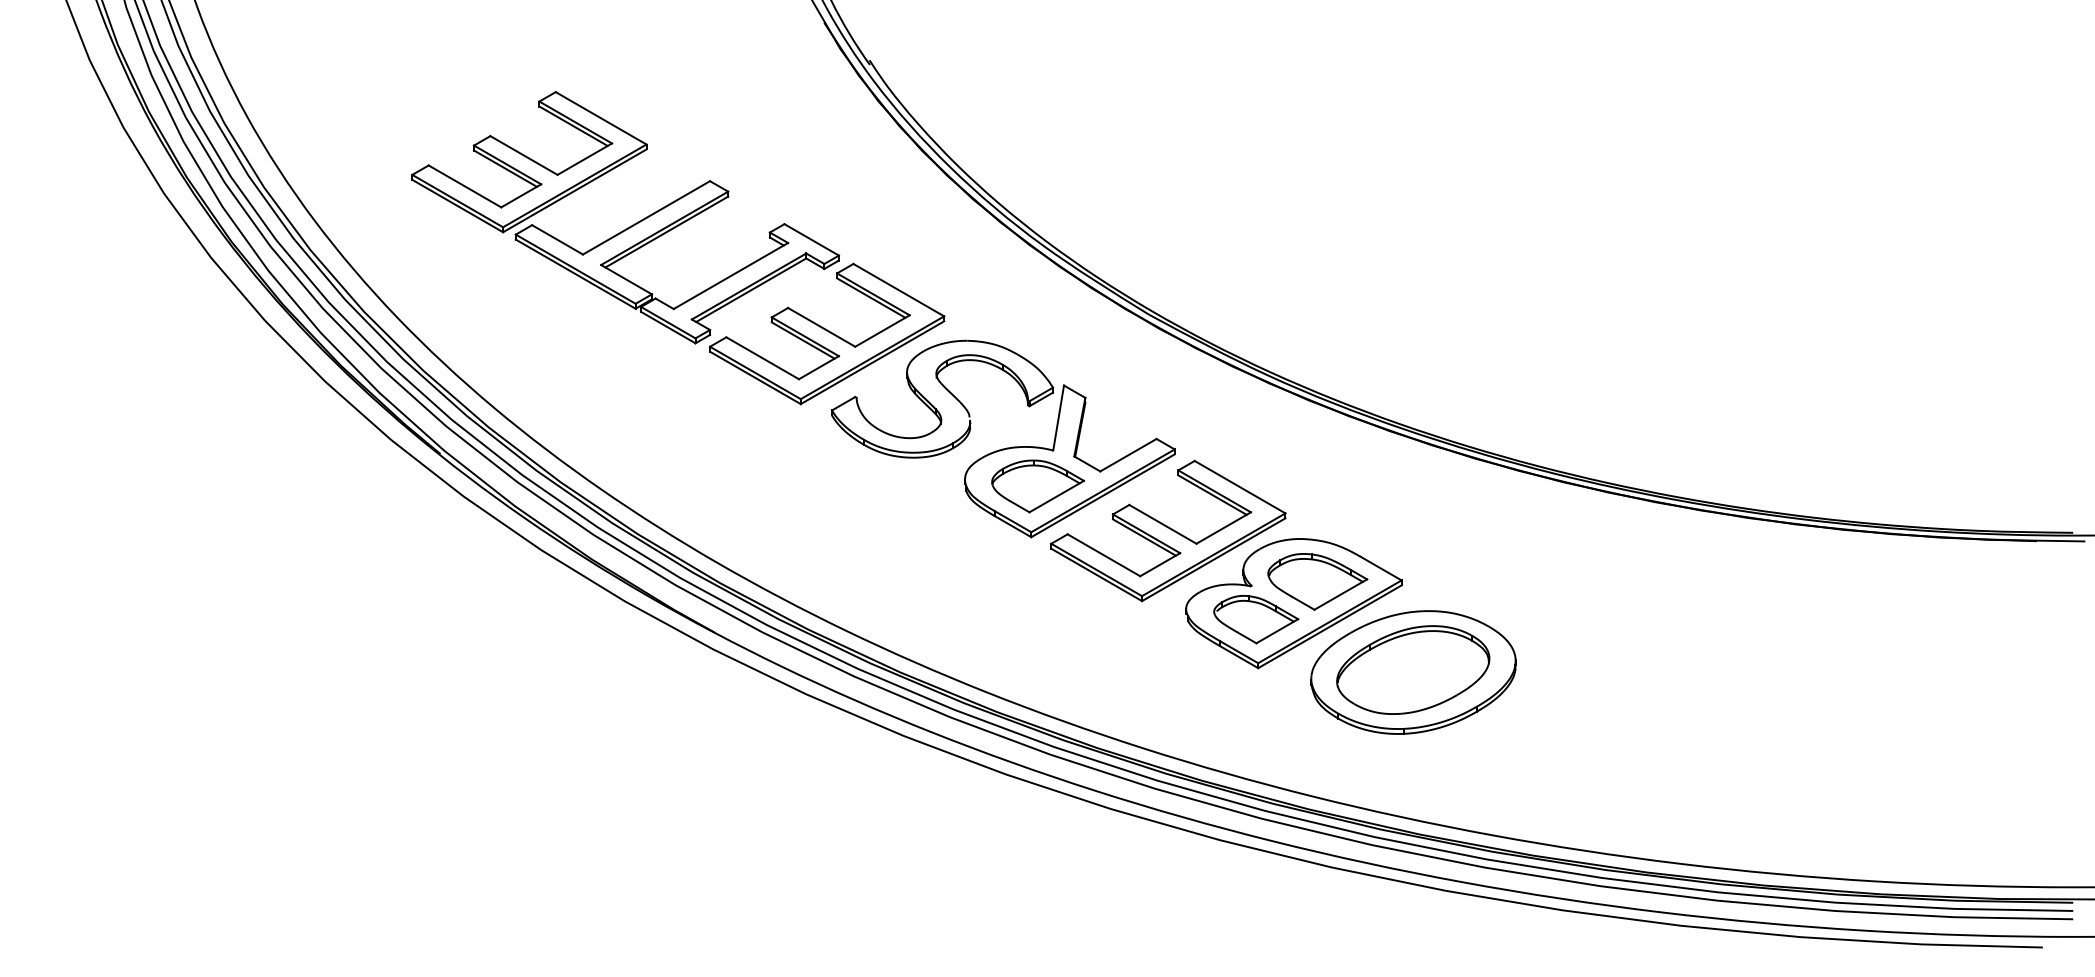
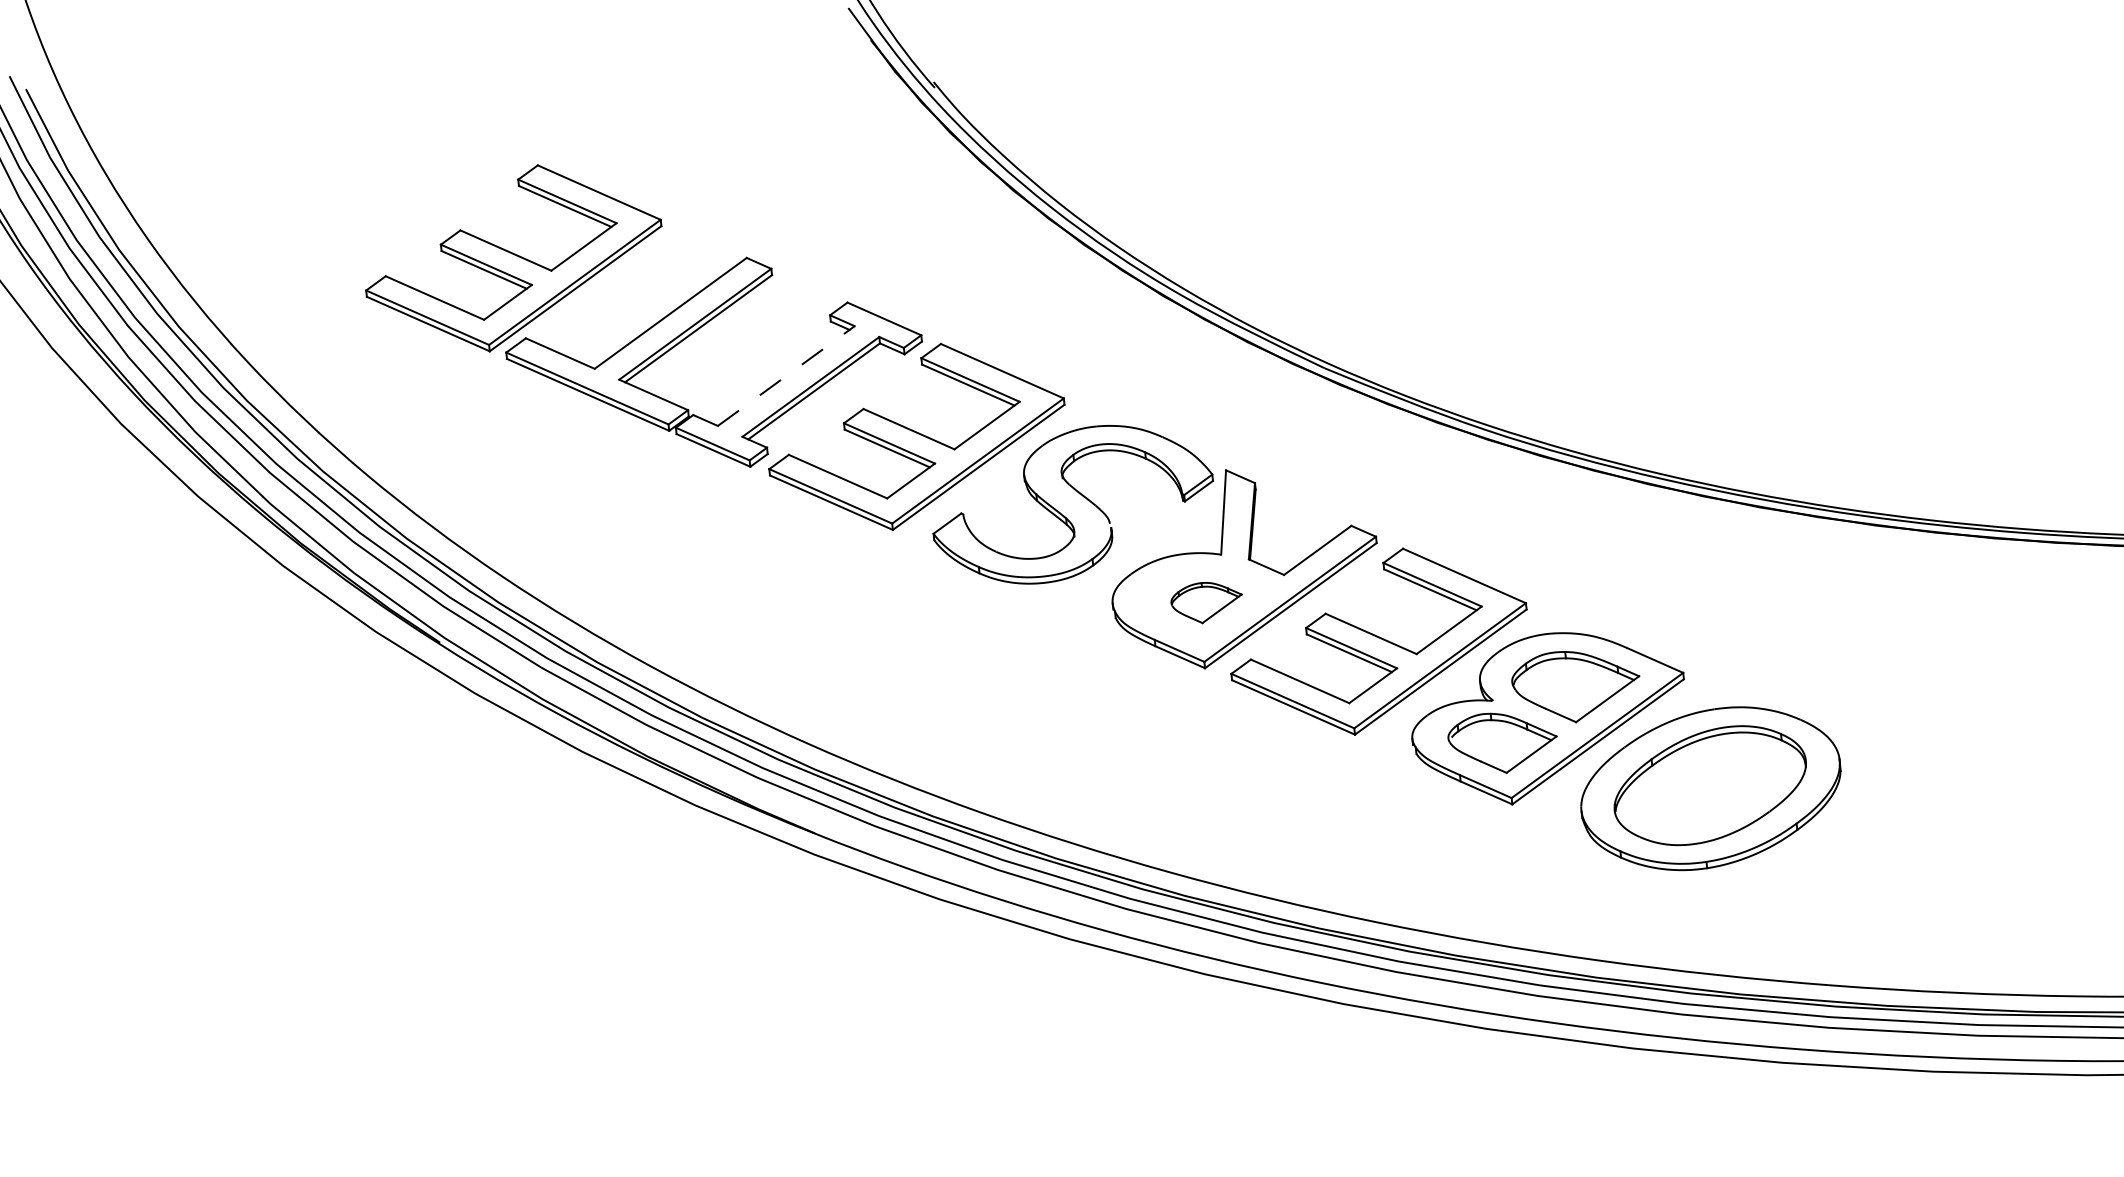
line: (731, 275) -> (786, 375), solid -> dashed
part: (1038, 486) -> (1207, 602), size x0.6

